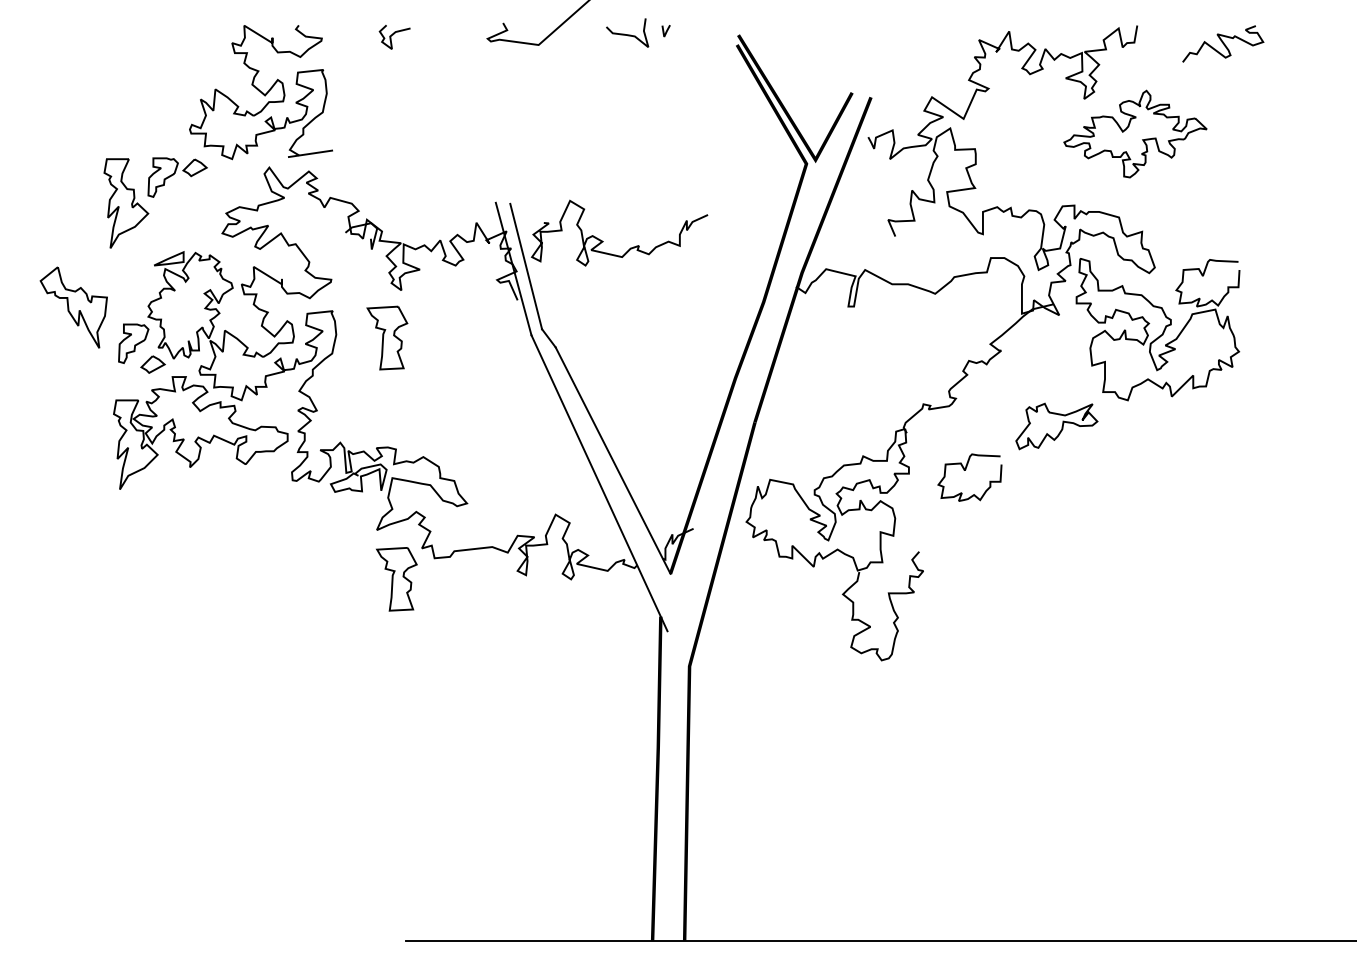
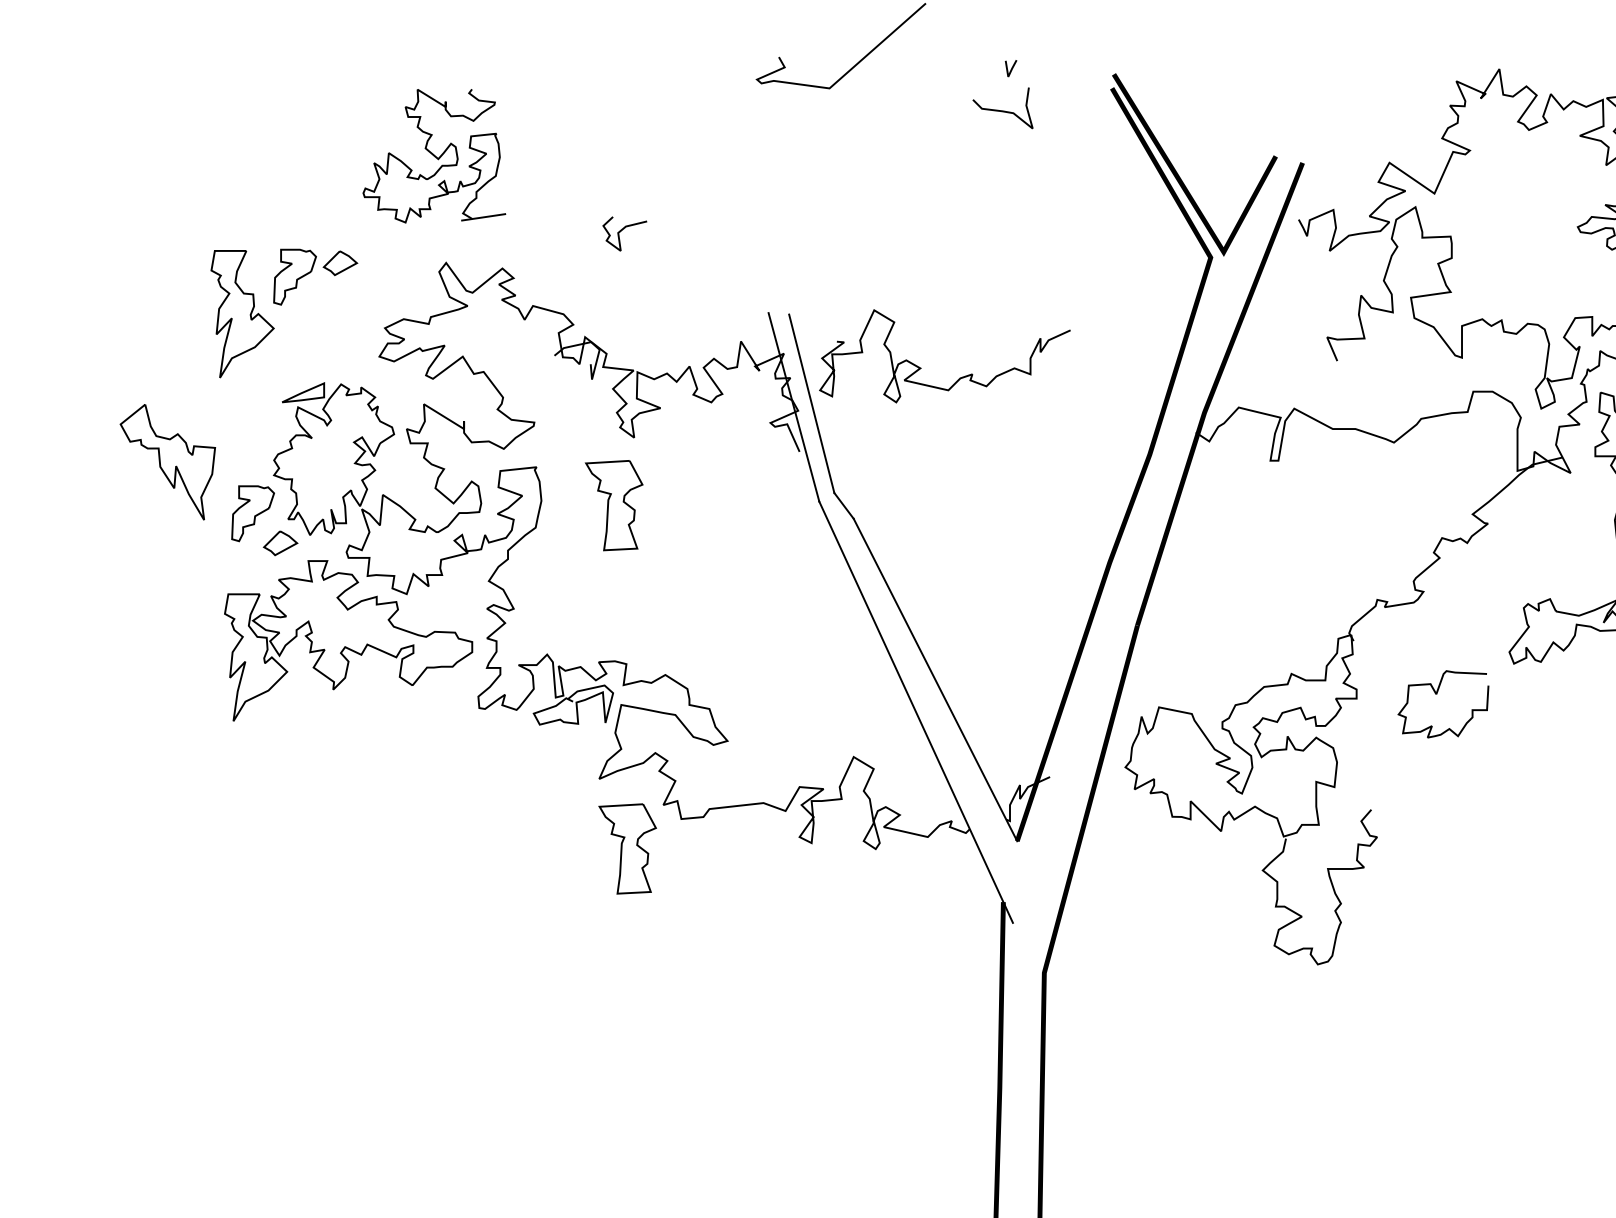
curve: (627, 34) -> (1002, 110), moved
curve: (393, 35) -> (622, 231), moved
part: (260, 92) -> (433, 156), size x0.7

